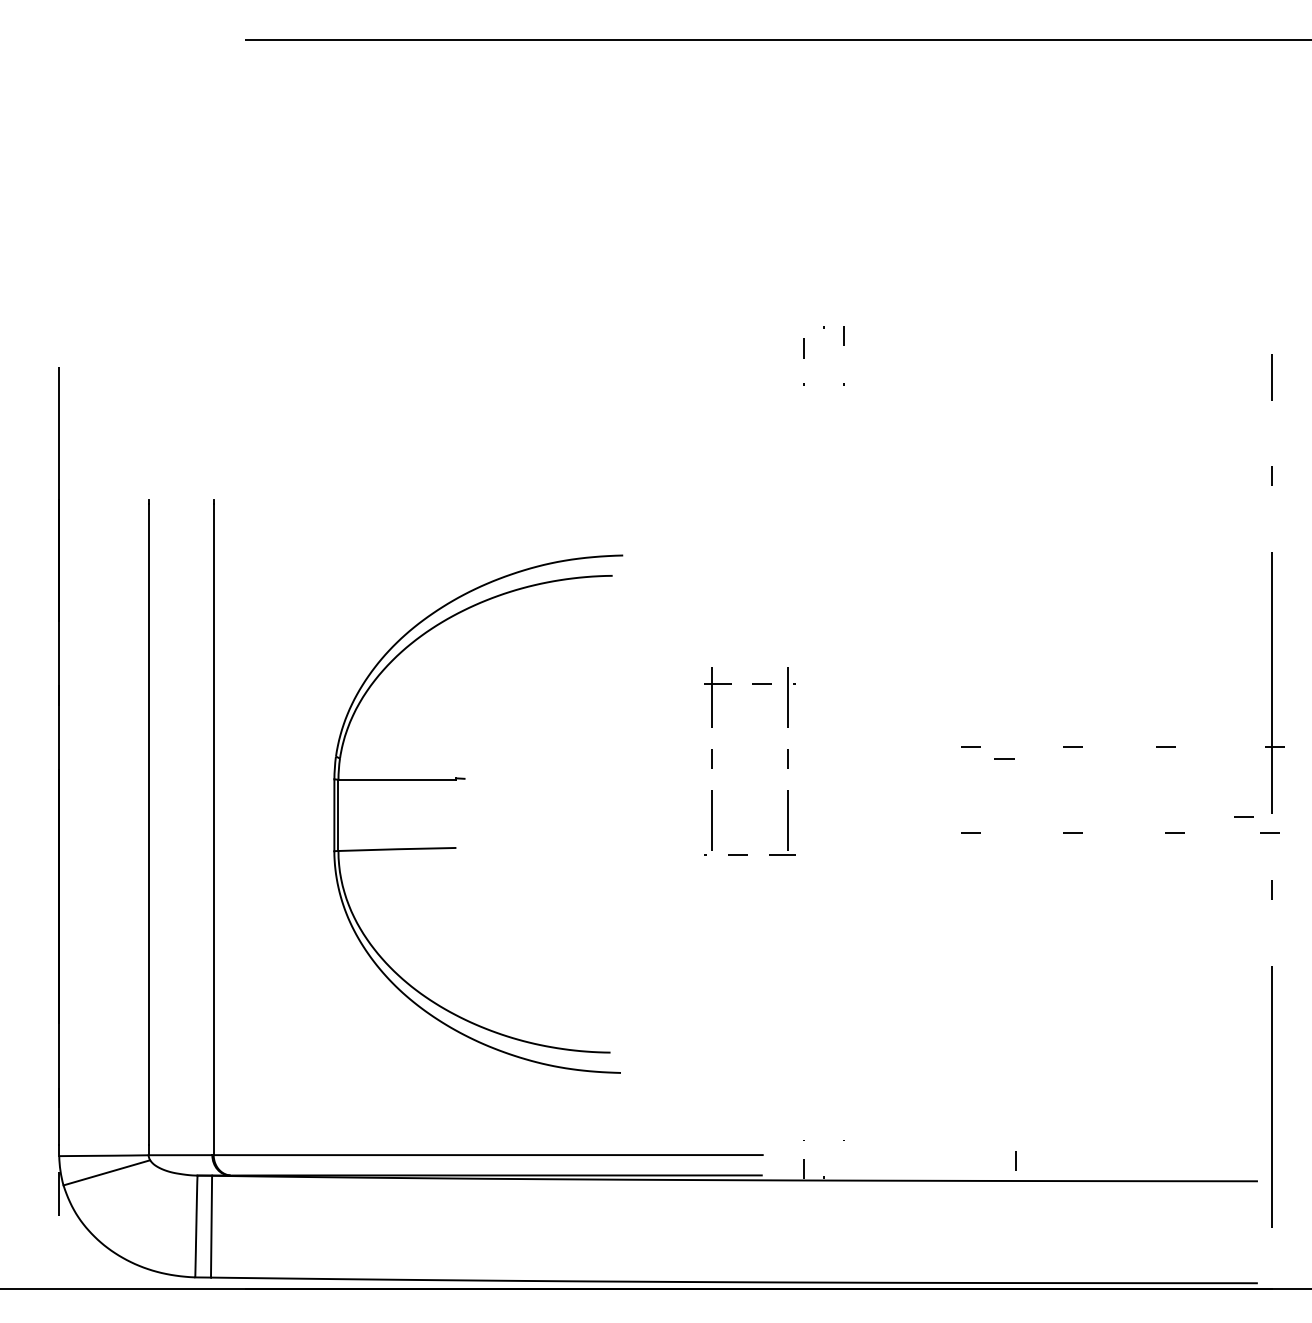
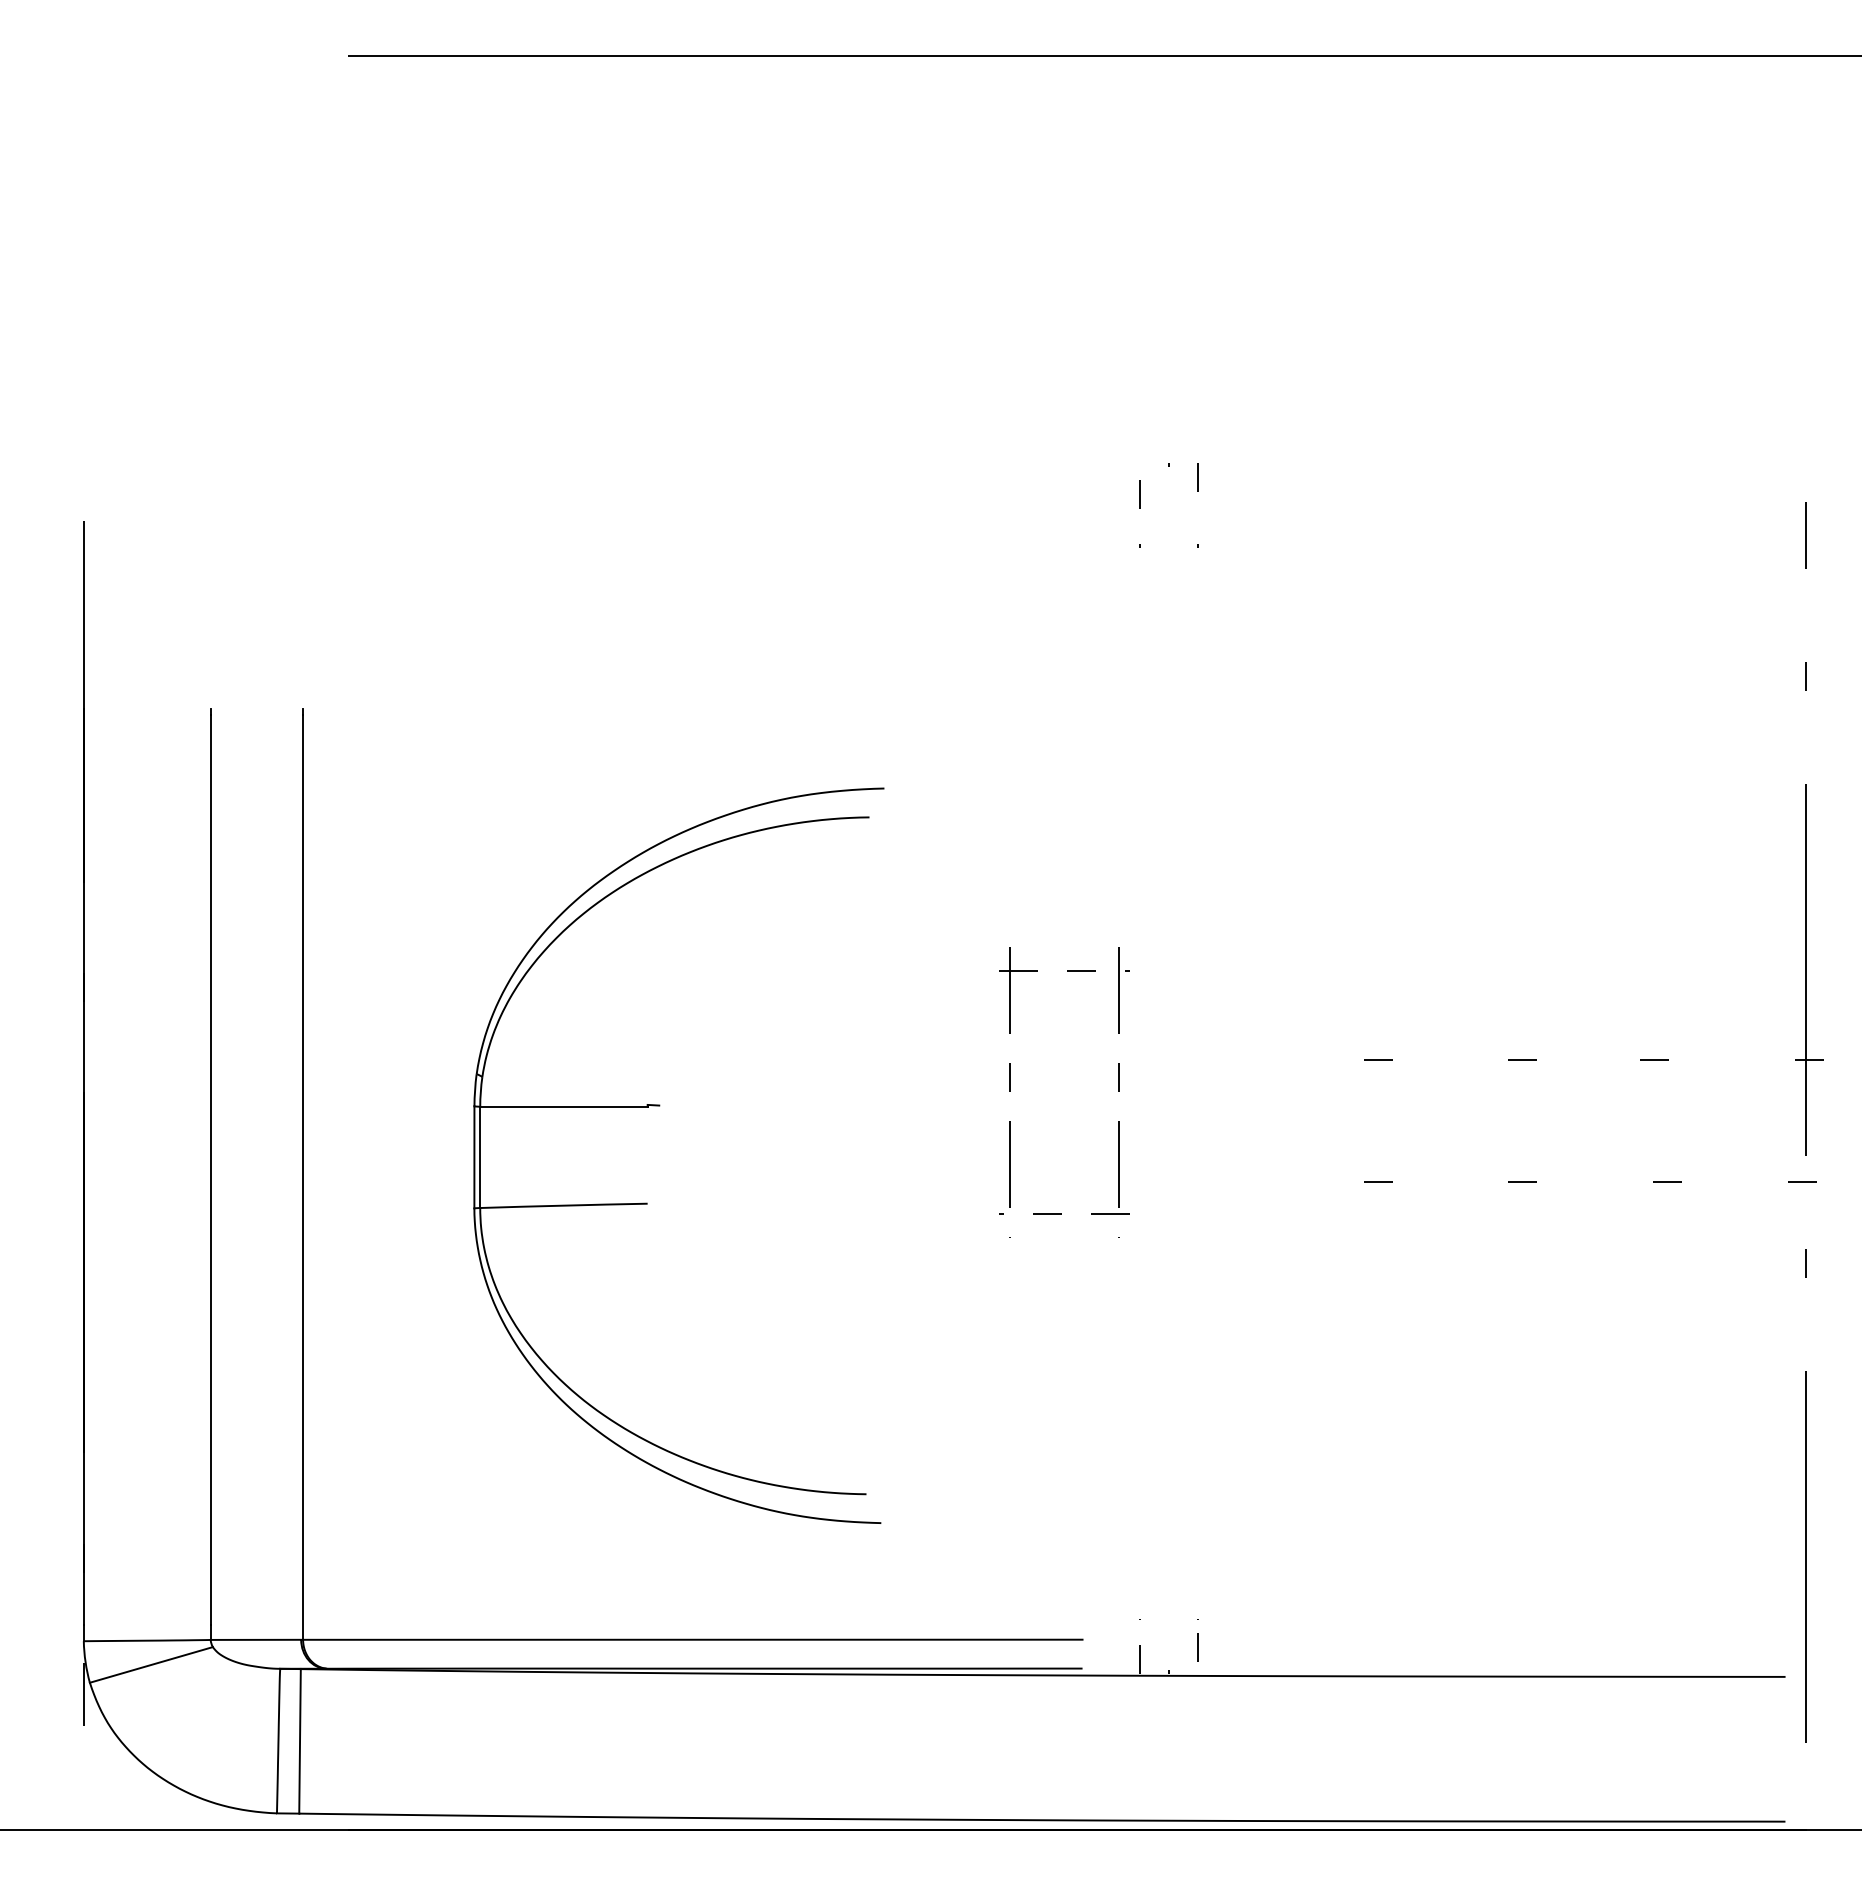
line: (1004, 759) -> (1425, 1077), removed
line: (1243, 816) -> (1765, 1159), removed
line: (1015, 1160) -> (1197, 1647), moved

